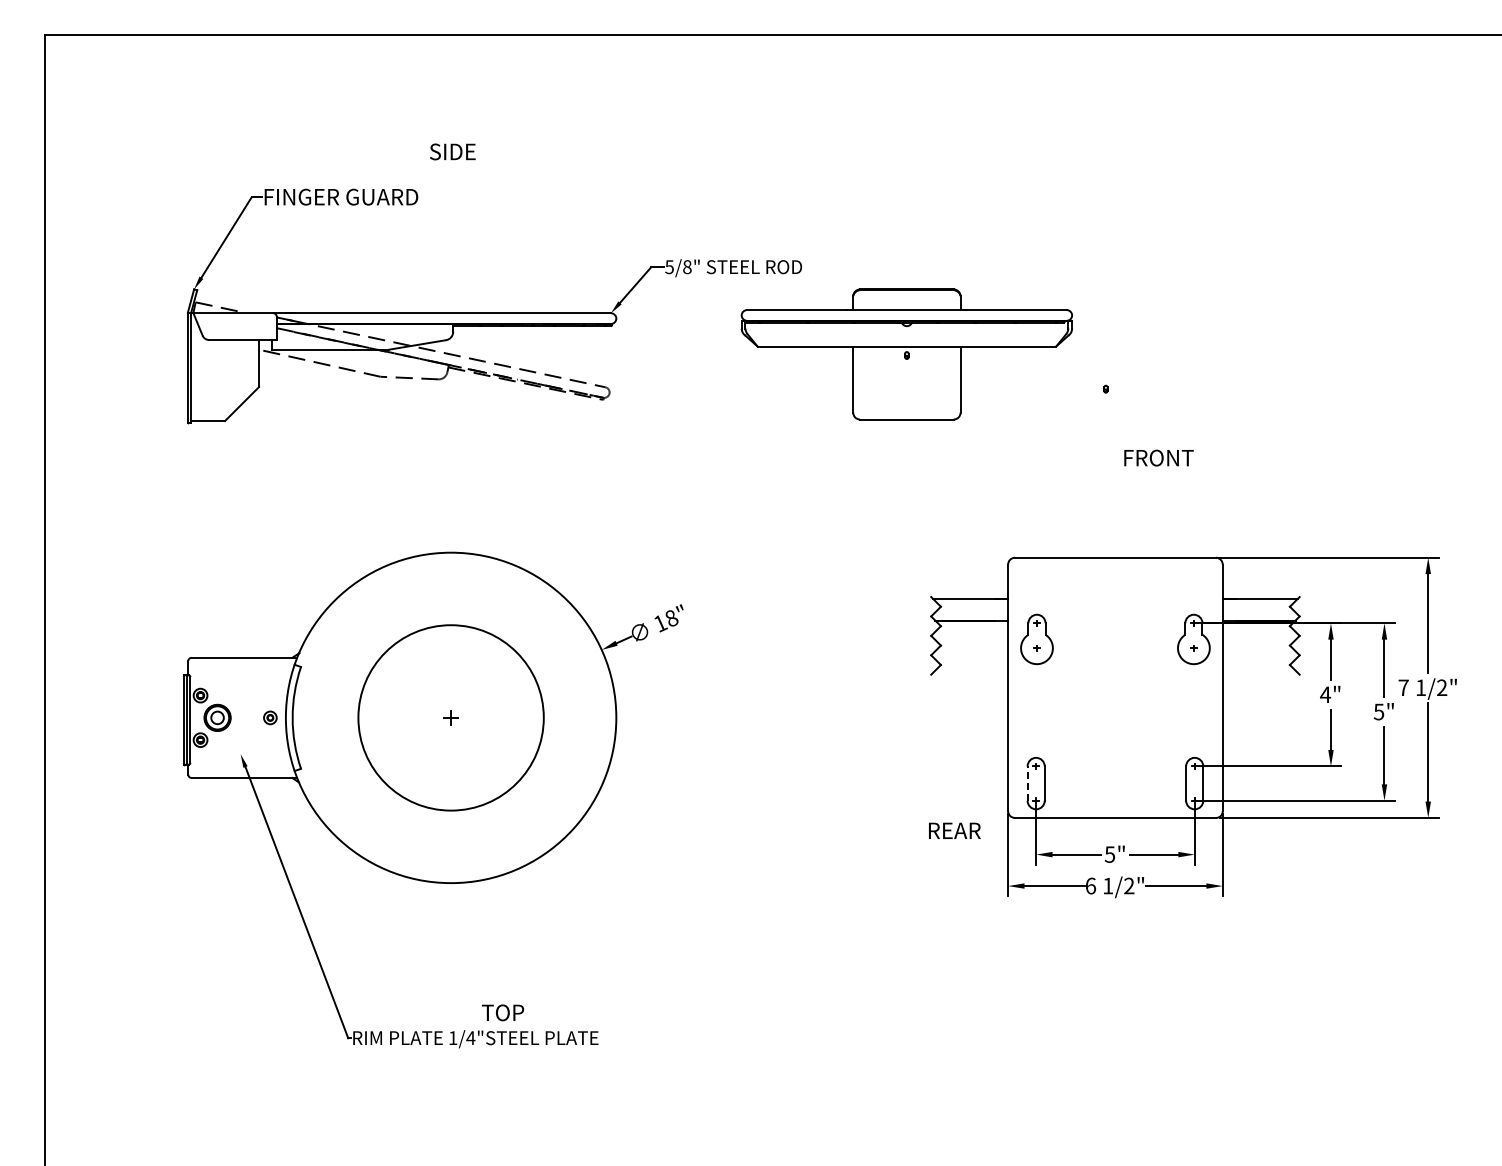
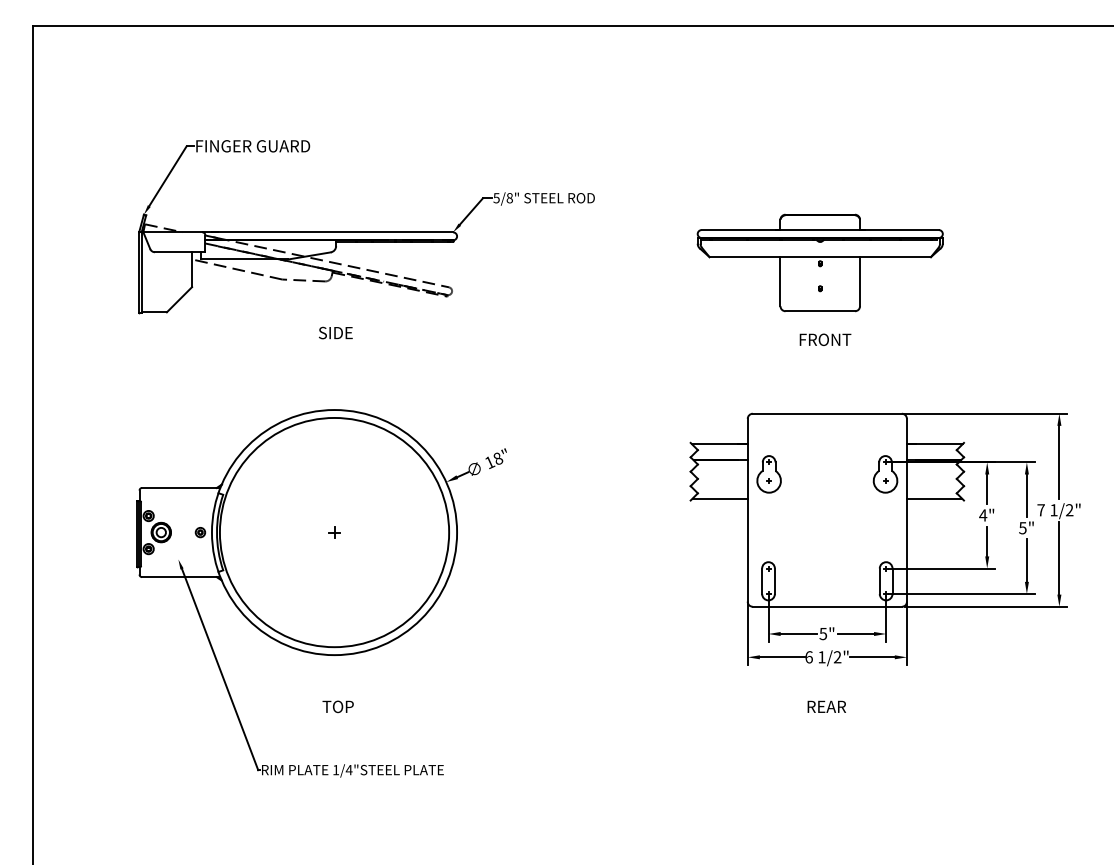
text: (452, 151) -> (335, 332), moved
part: (906, 354) -> (819, 262), moved
text: (1158, 457) -> (825, 339), moved
line: (970, 672) -> (719, 498), added
line: (1259, 672) -> (934, 498), added
circle: (450, 717) -> (334, 532), size x1.67
line: (1027, 783) -> (762, 581), dashed -> solid
text: (954, 830) -> (826, 706), moved
text: (503, 1012) -> (338, 706), moved

